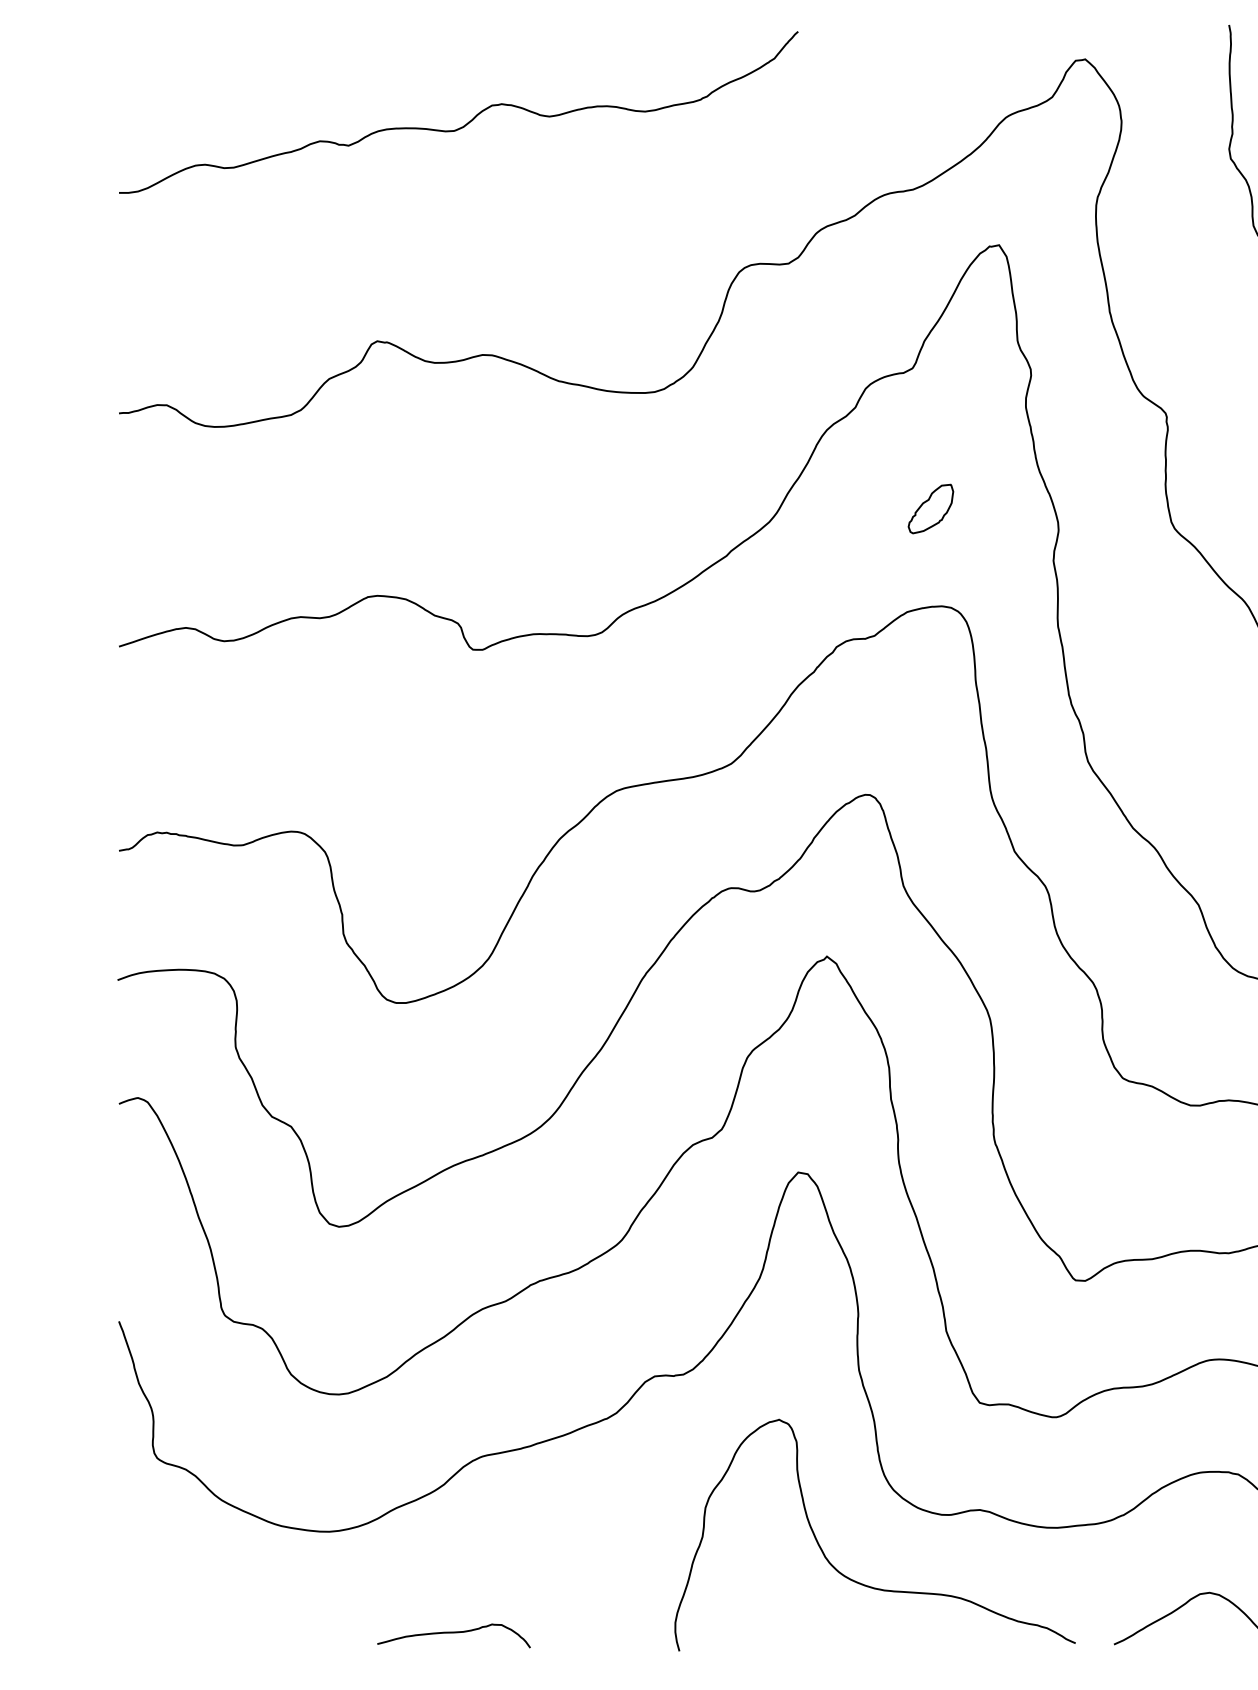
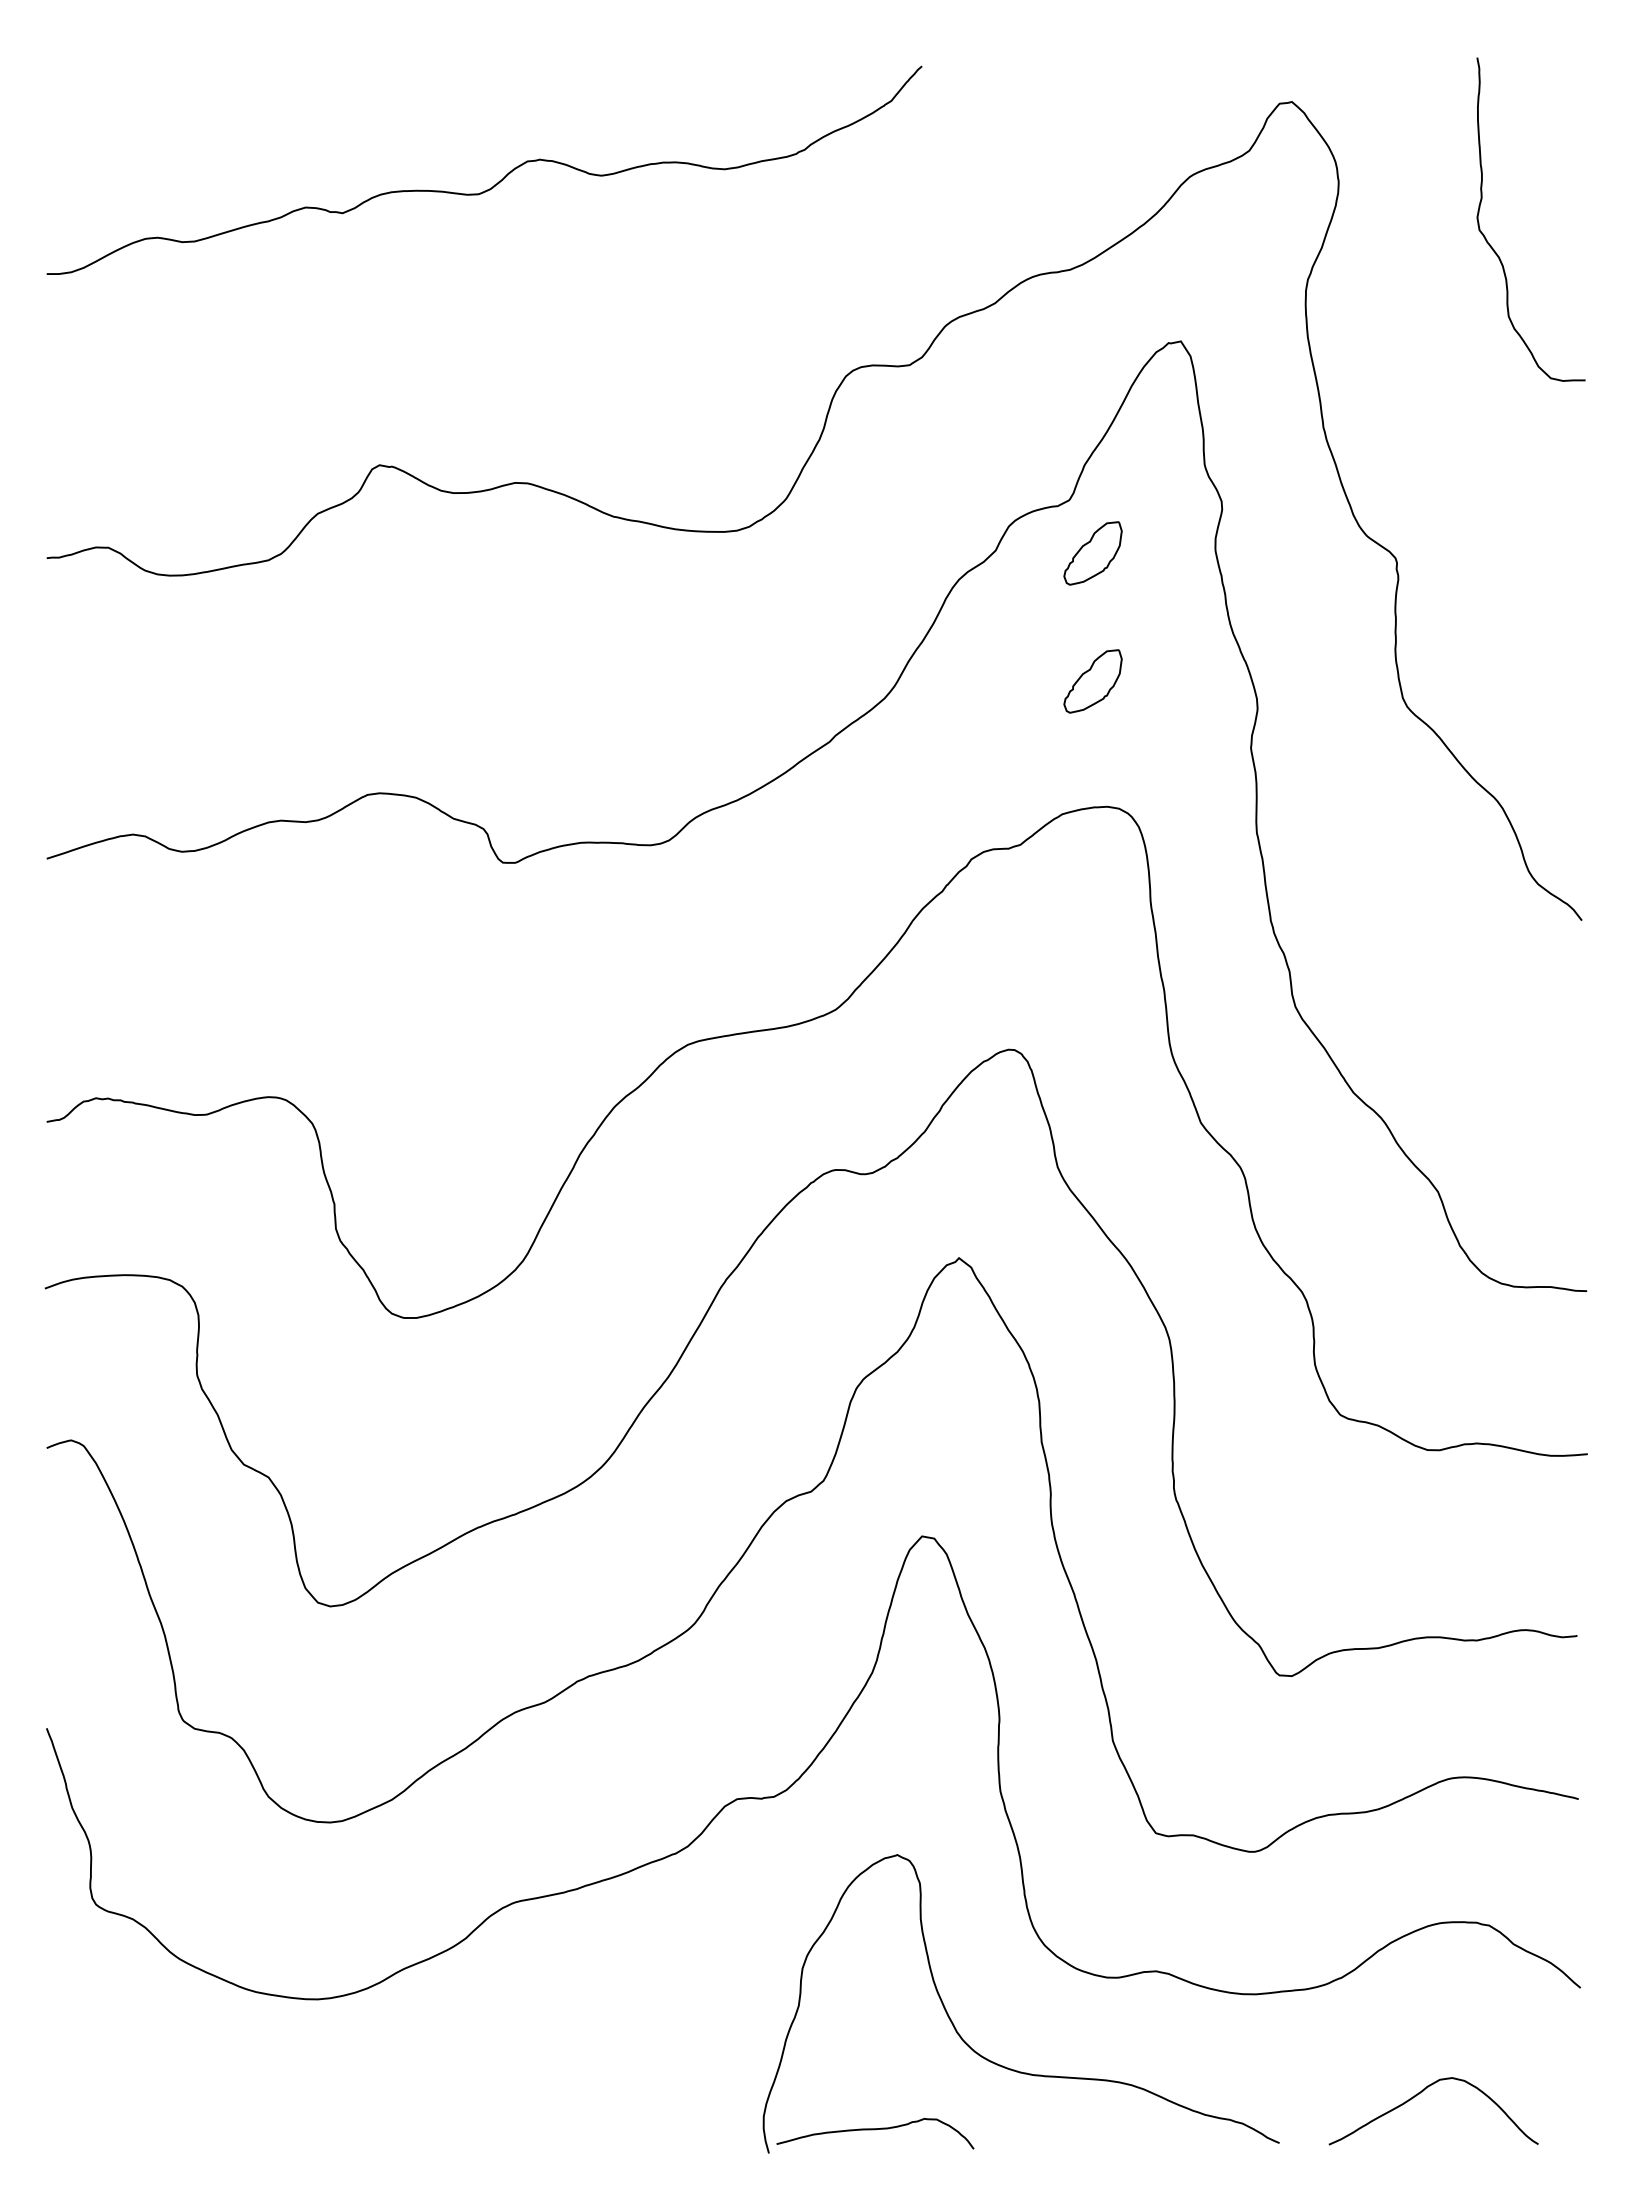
part: (930, 409) -> (1092, 553), added
curve: (454, 1633) -> (875, 2130), moved

